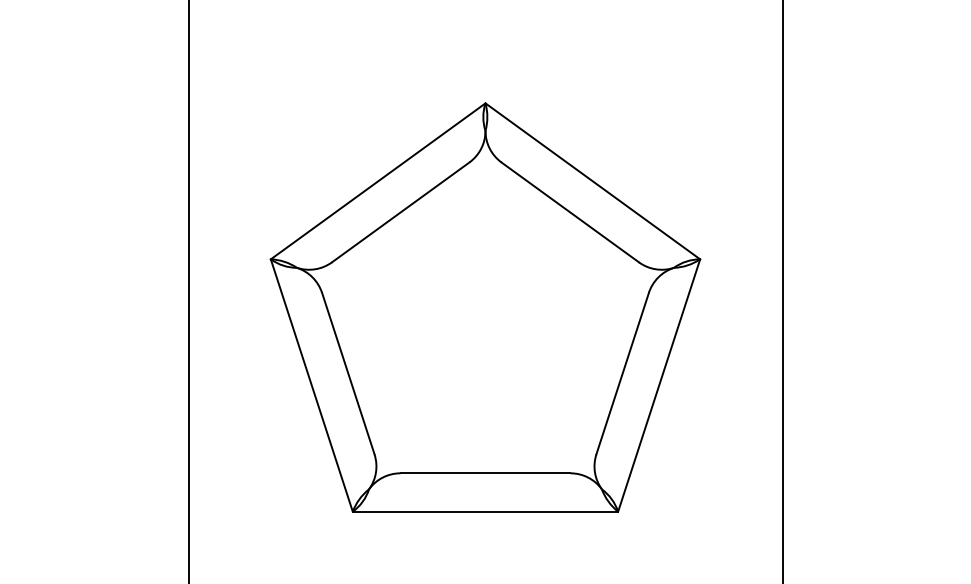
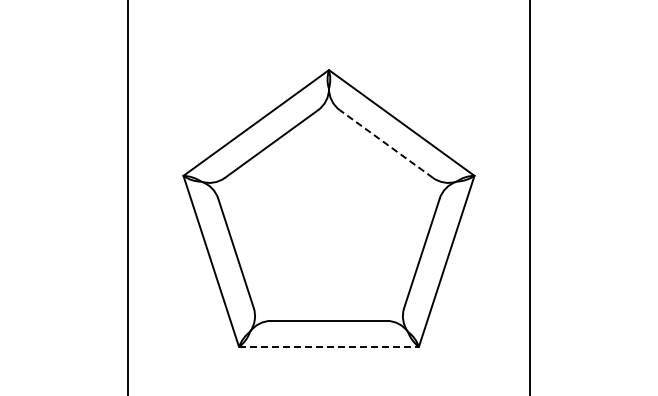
line: (570, 213) -> (386, 144), solid -> dashed
line: (484, 511) -> (328, 346), solid -> dashed

